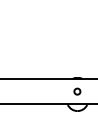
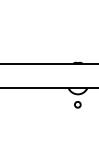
part: (77, 91) -> (77, 104), moved

